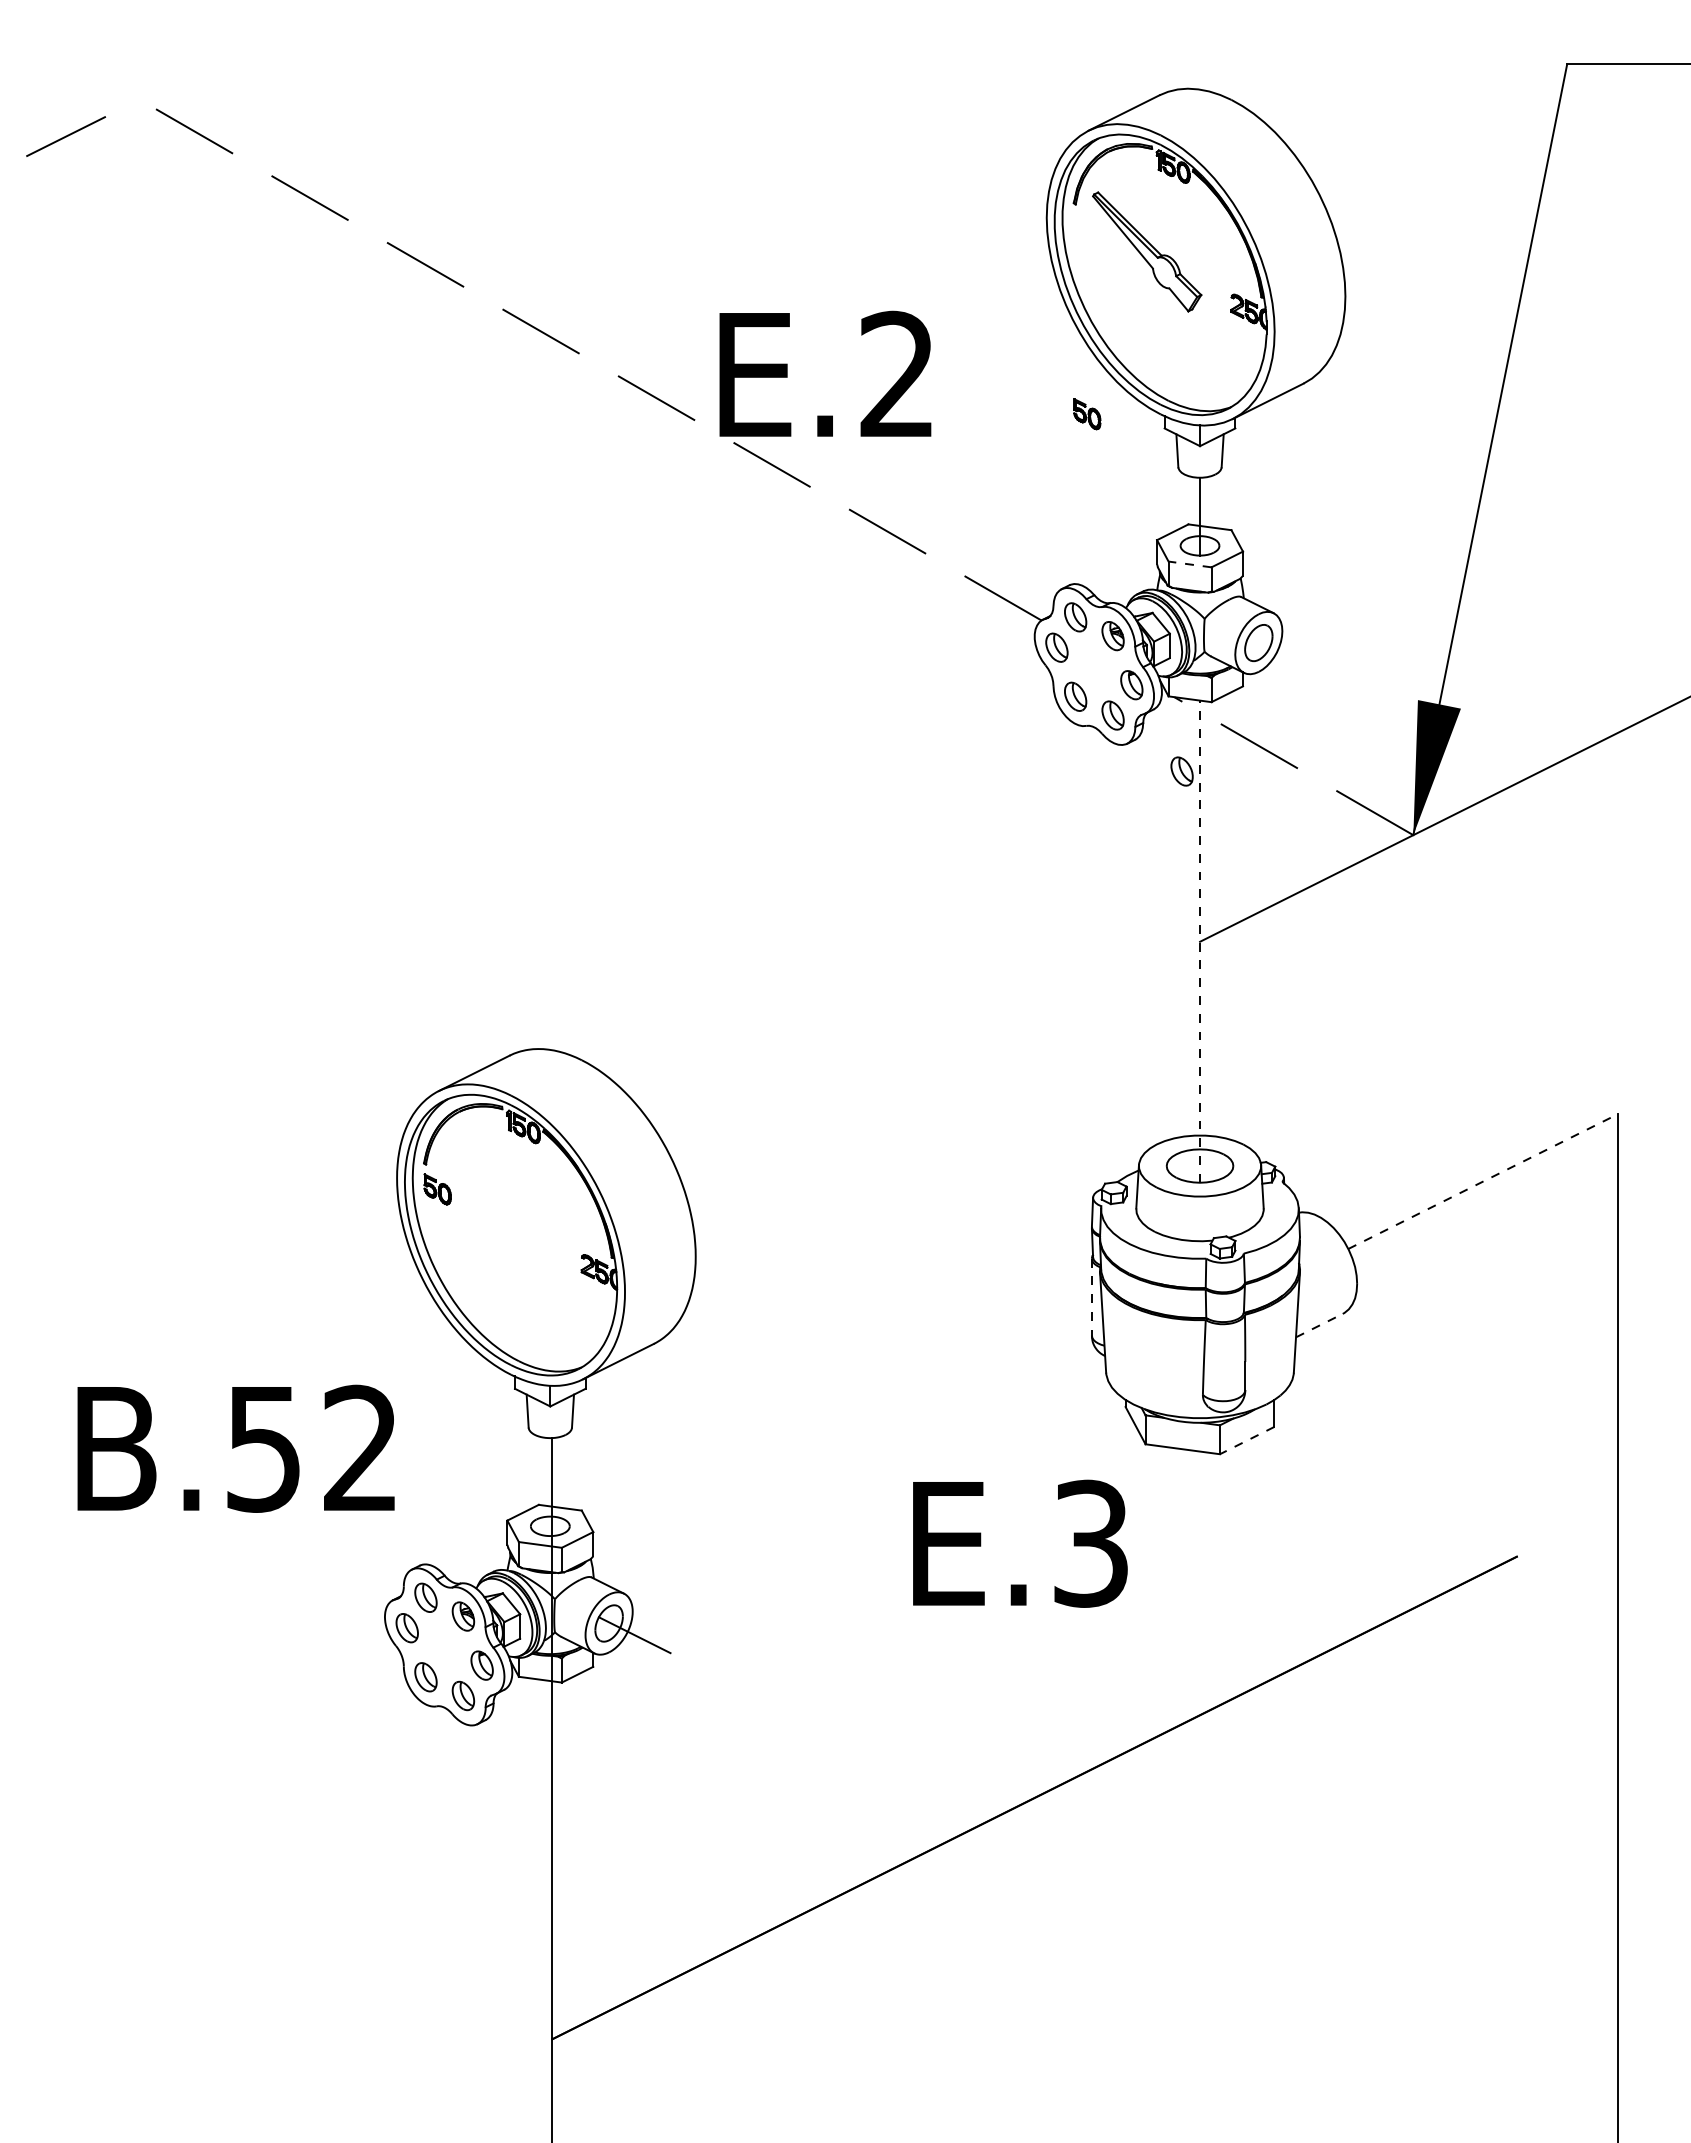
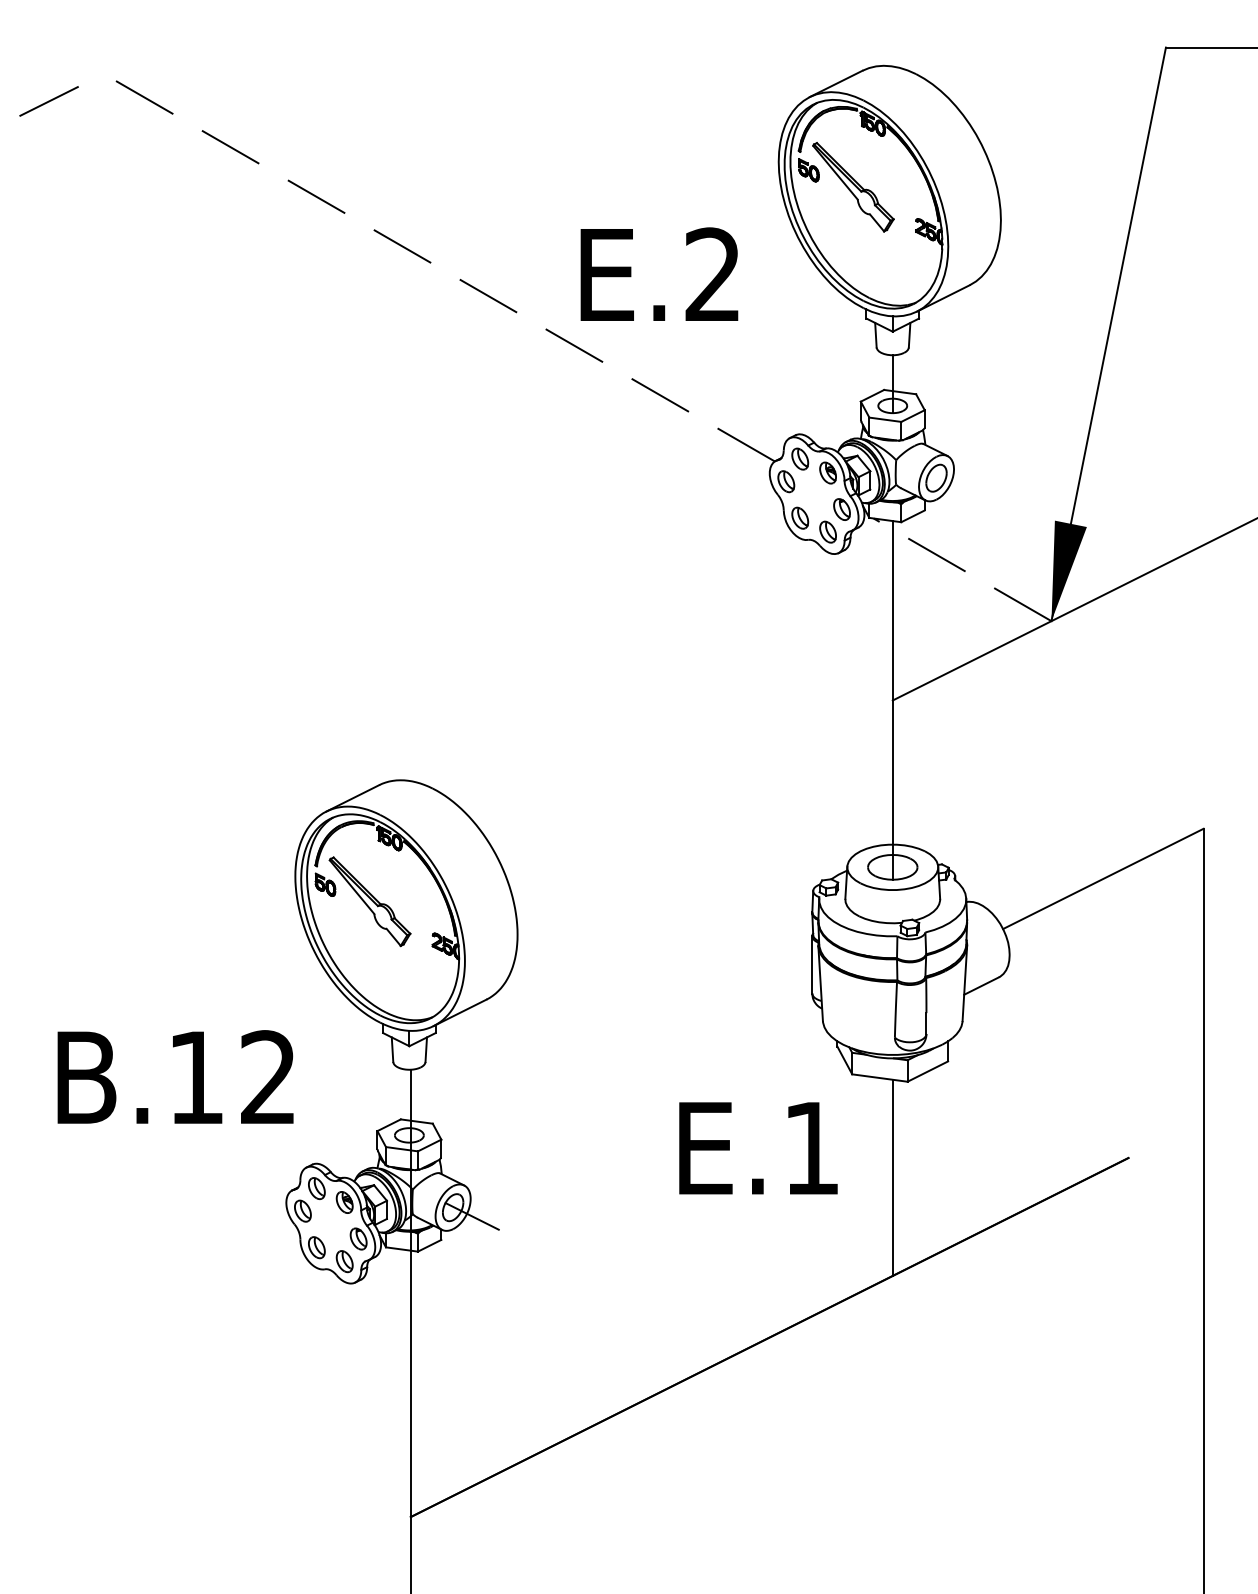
text: (825, 373) -> (659, 273), moved
part: (1087, 414) -> (809, 170), moved
line: (1190, 564) -> (885, 419), dashed -> solid
part: (1181, 771) -> (878, 573), removed
line: (1200, 941) -> (893, 700), dashed -> solid
line: (1483, 1181) -> (1103, 878), dashed -> solid
part: (497, 1211) -> (370, 901), added
line: (1091, 1297) -> (812, 965), dashed -> solid
line: (1319, 1325) -> (981, 985), dashed -> solid
line: (1246, 1440) -> (927, 1071), dashed -> solid
text: (263, 1449) -> (195, 1078), B.52 -> B.12
text: (1090, 1543) -> (811, 1148), E.3 -> E.1
line: (1200, 1583) -> (893, 1177), added

